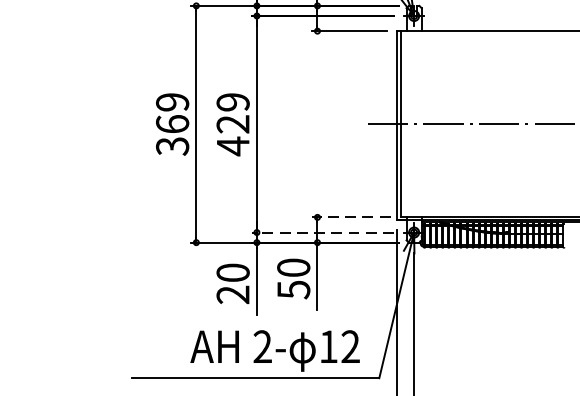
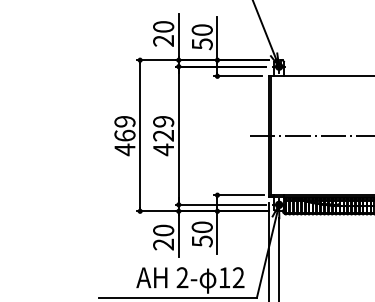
text: (171, 145) -> (124, 149), 369 -> 469
line: (352, 217) -> (239, 195), dashed -> solid
line: (322, 231) -> (220, 204), dashed -> solid

